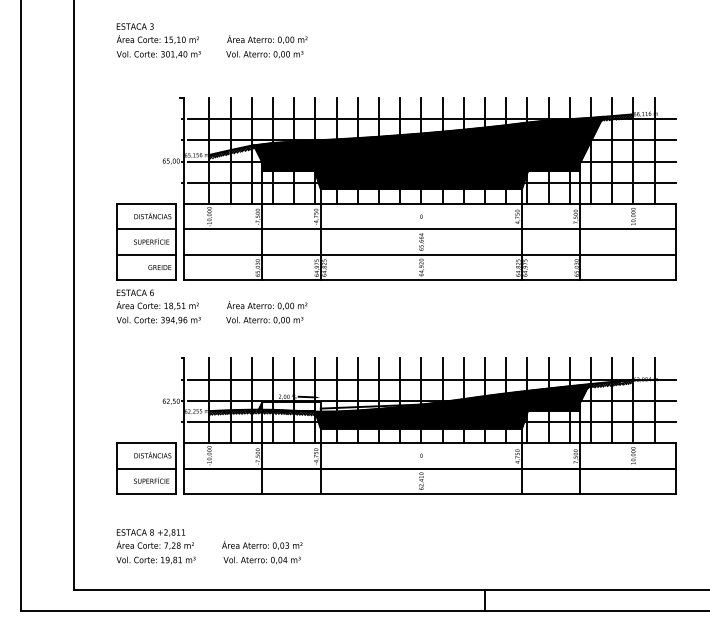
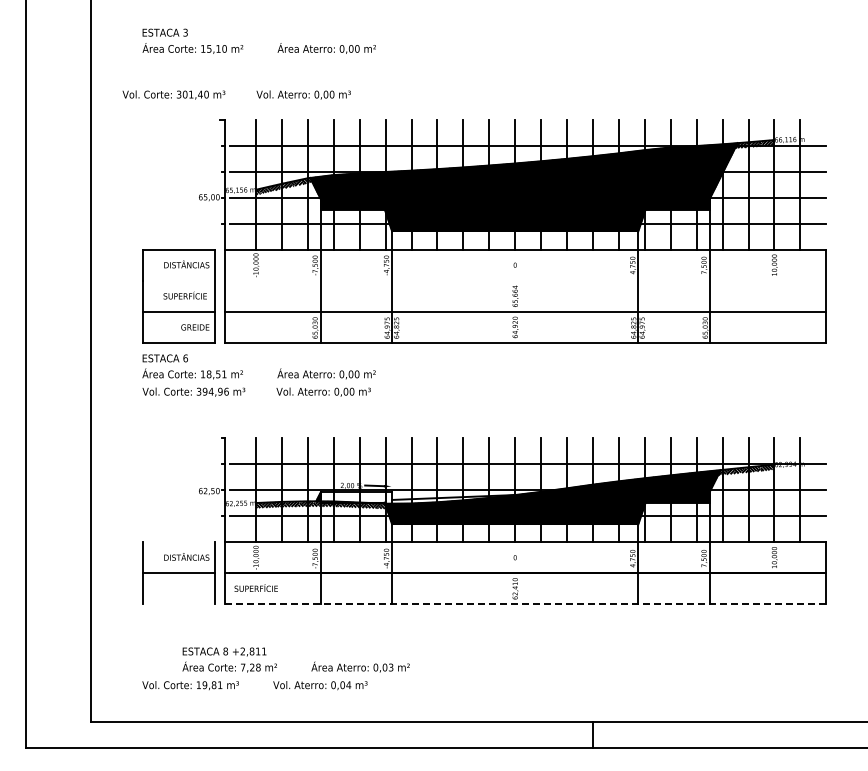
text: (209, 54) -> (236, 94), moved
line: (146, 229) -> (178, 280), removed
line: (429, 229) -> (525, 280), removed
line: (146, 443) -> (178, 542), removed
text: (151, 480) -> (255, 587), moved
line: (146, 494) -> (178, 604), removed
line: (429, 494) -> (525, 604), solid -> dashed
text: (209, 539) -> (295, 659), moved

